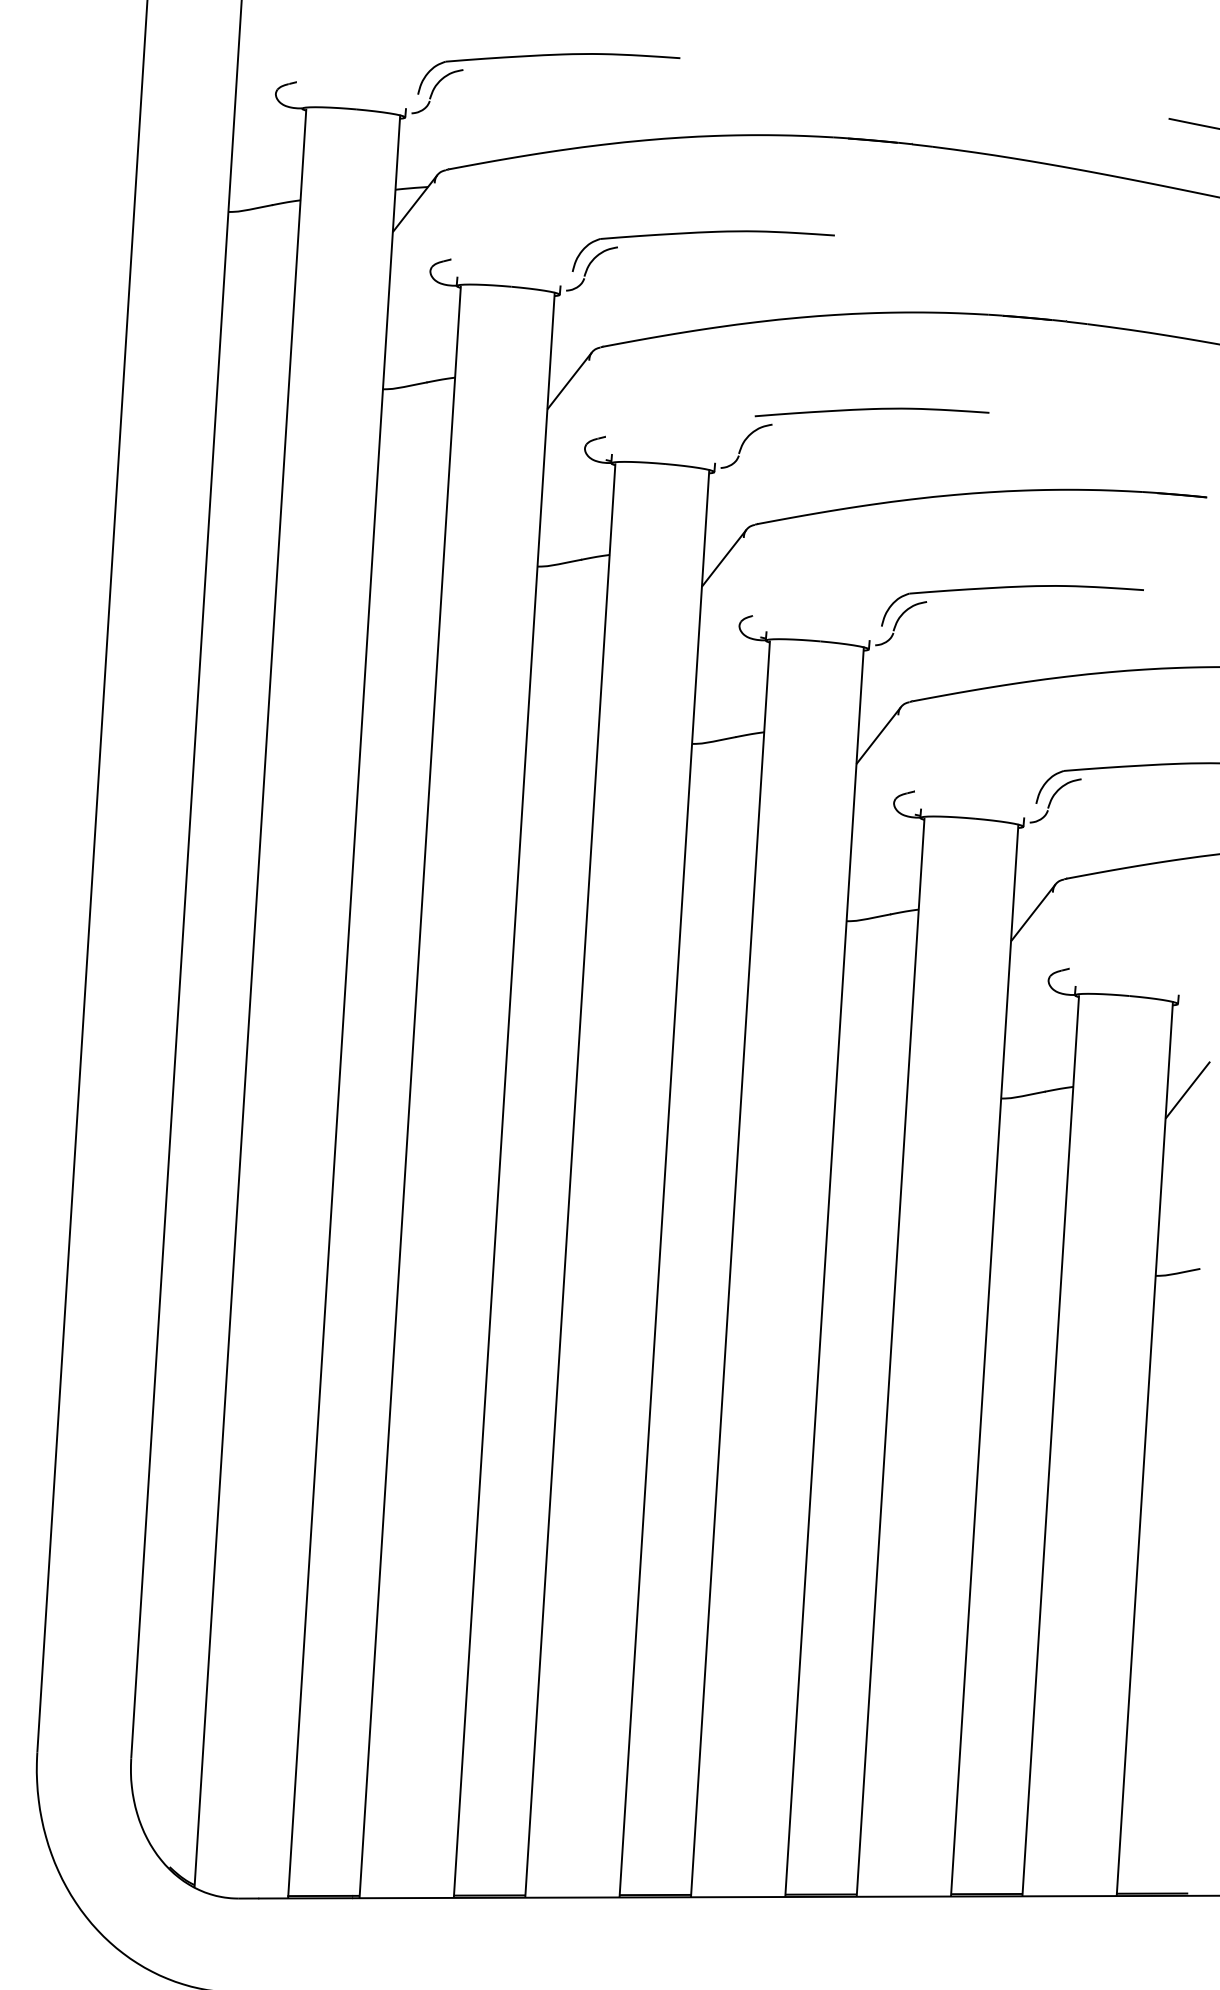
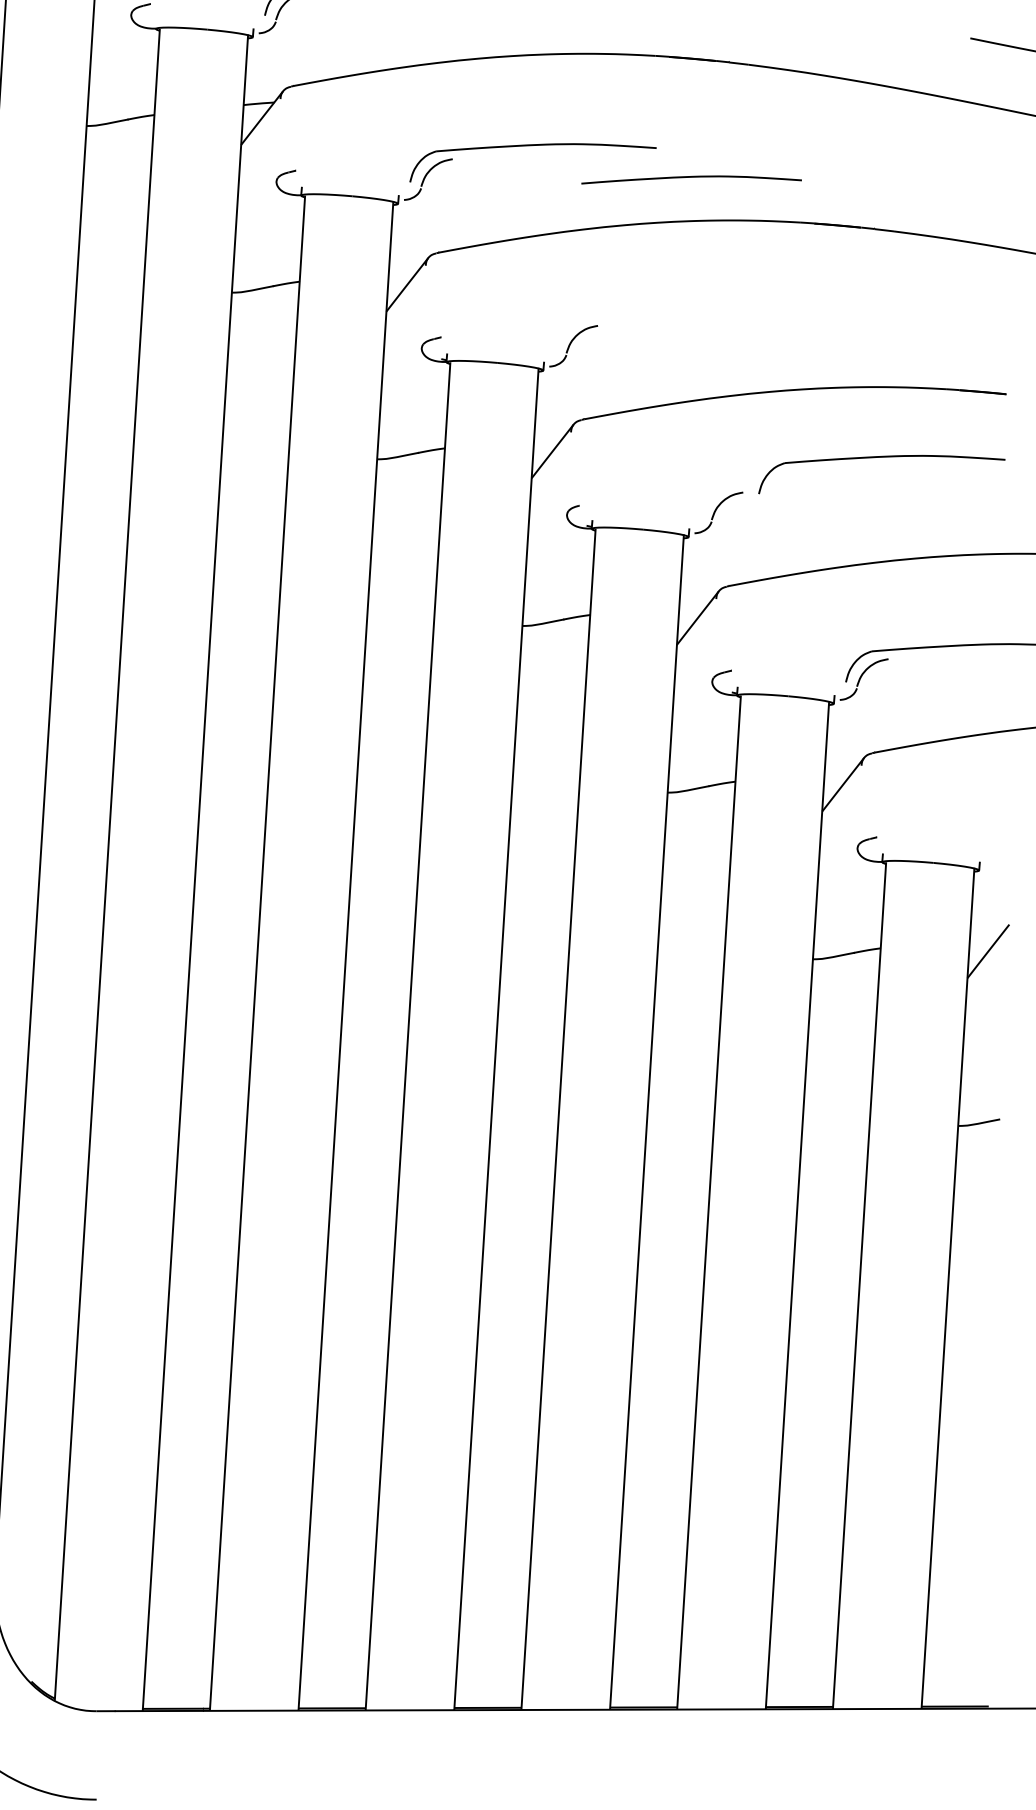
curve: (869, 410) -> (689, 178), moved
part: (1007, 588) -> (877, 458), moved

